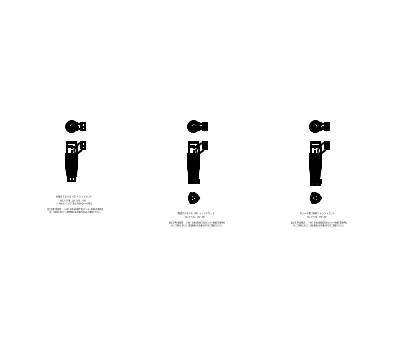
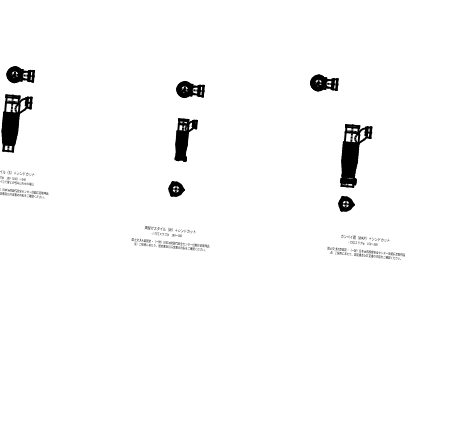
part: (319, 126) -> (324, 83), moved
part: (197, 162) -> (185, 140), size x0.7
text: (196, 219) -> (170, 238), moved
text: (318, 219) -> (366, 247), moved

